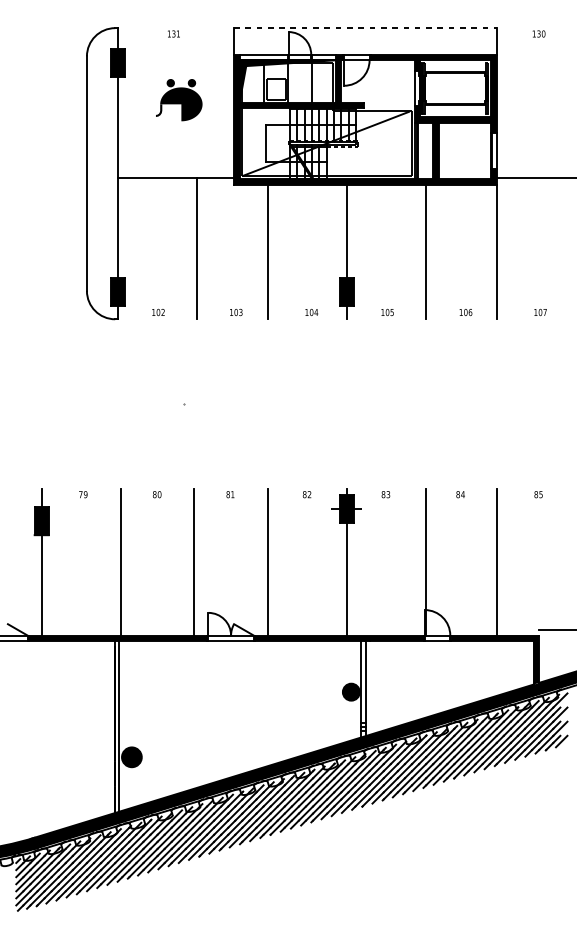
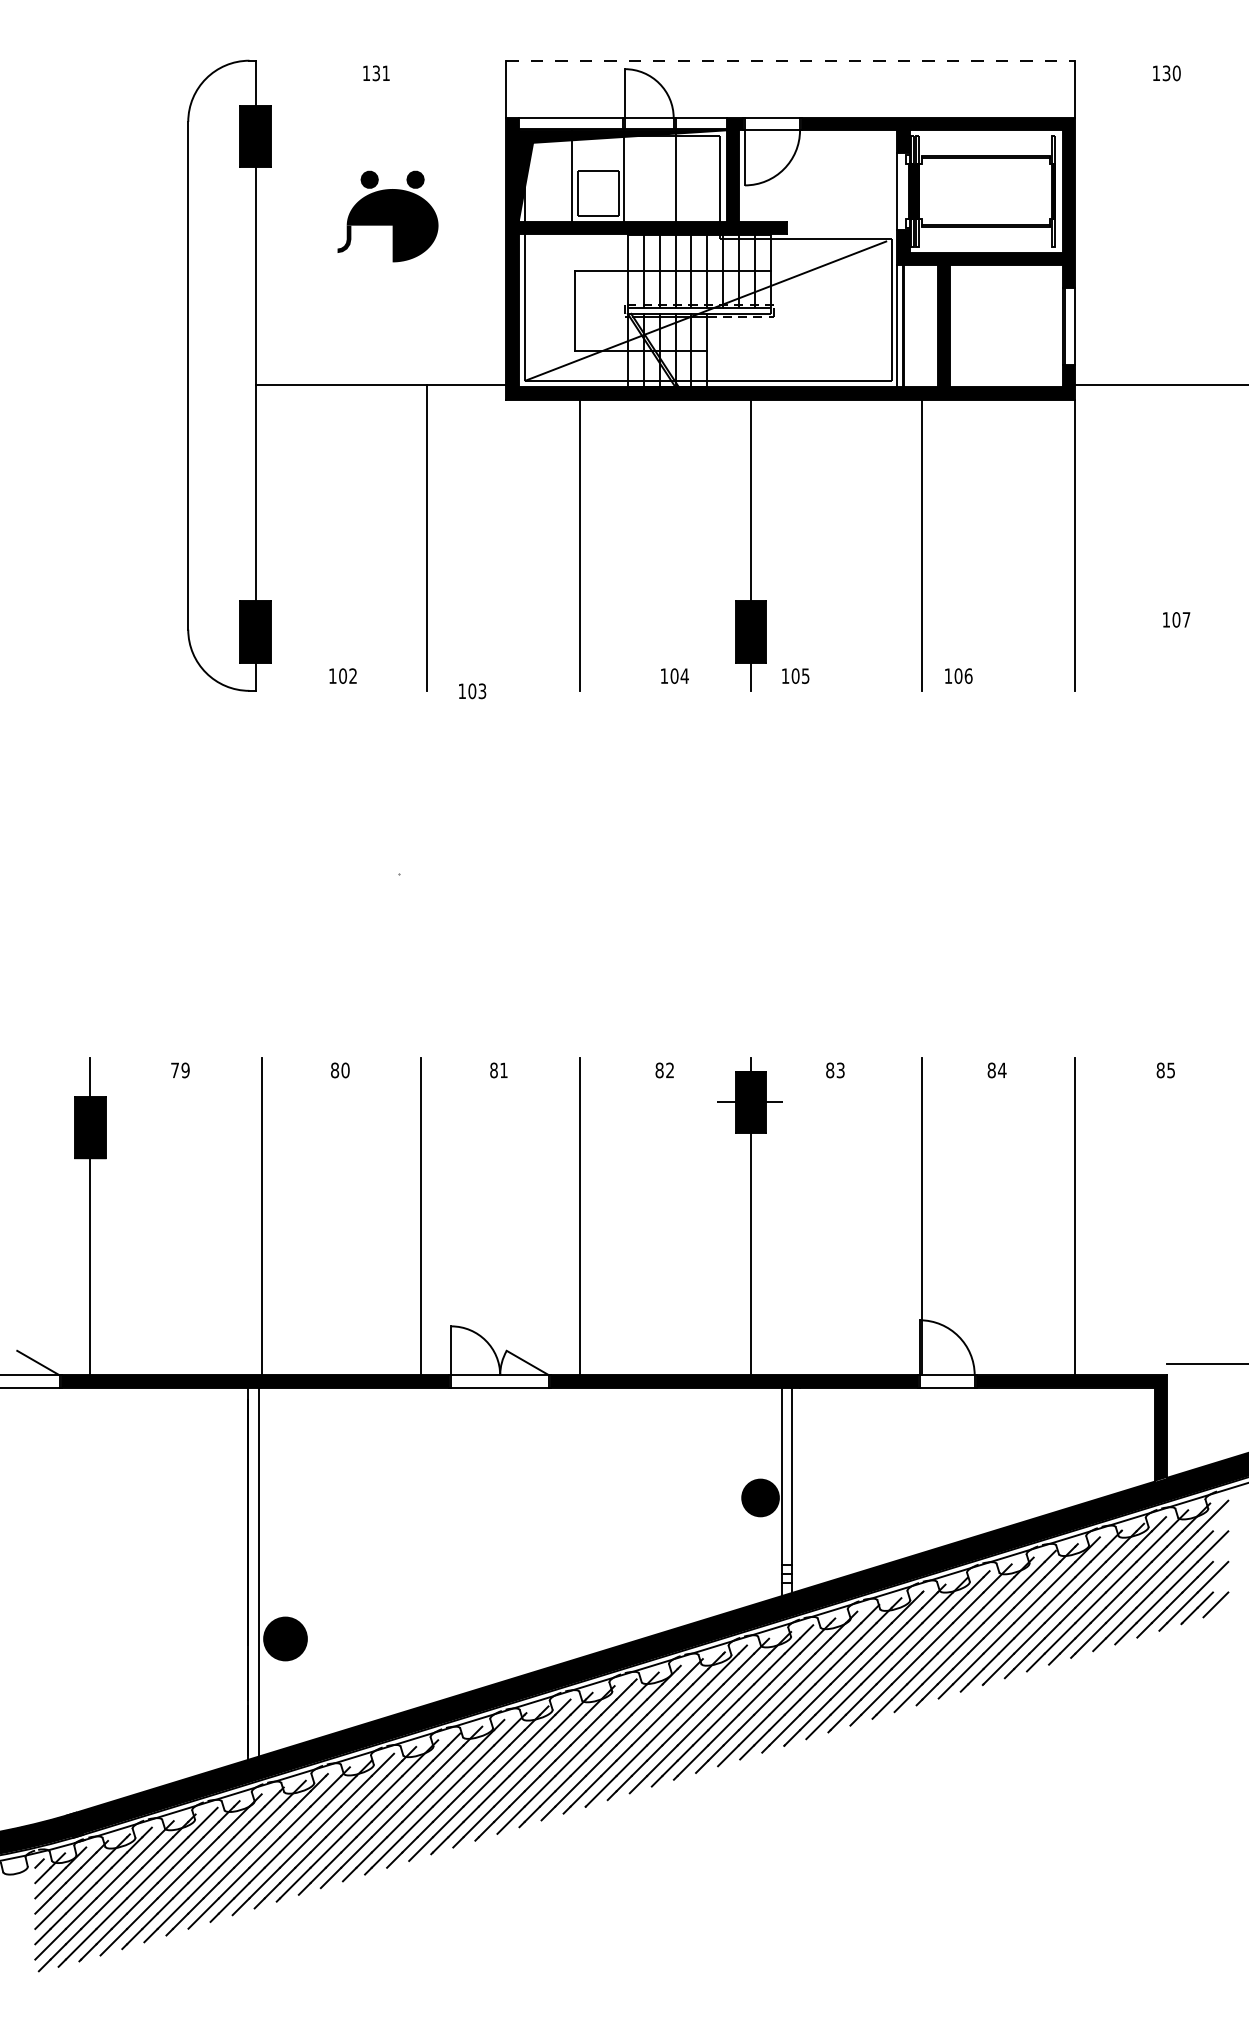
text: (236, 312) -> (472, 691), moved
text: (387, 312) -> (795, 676), moved
text: (465, 312) -> (957, 676), moved
text: (540, 312) -> (1176, 619), moved

